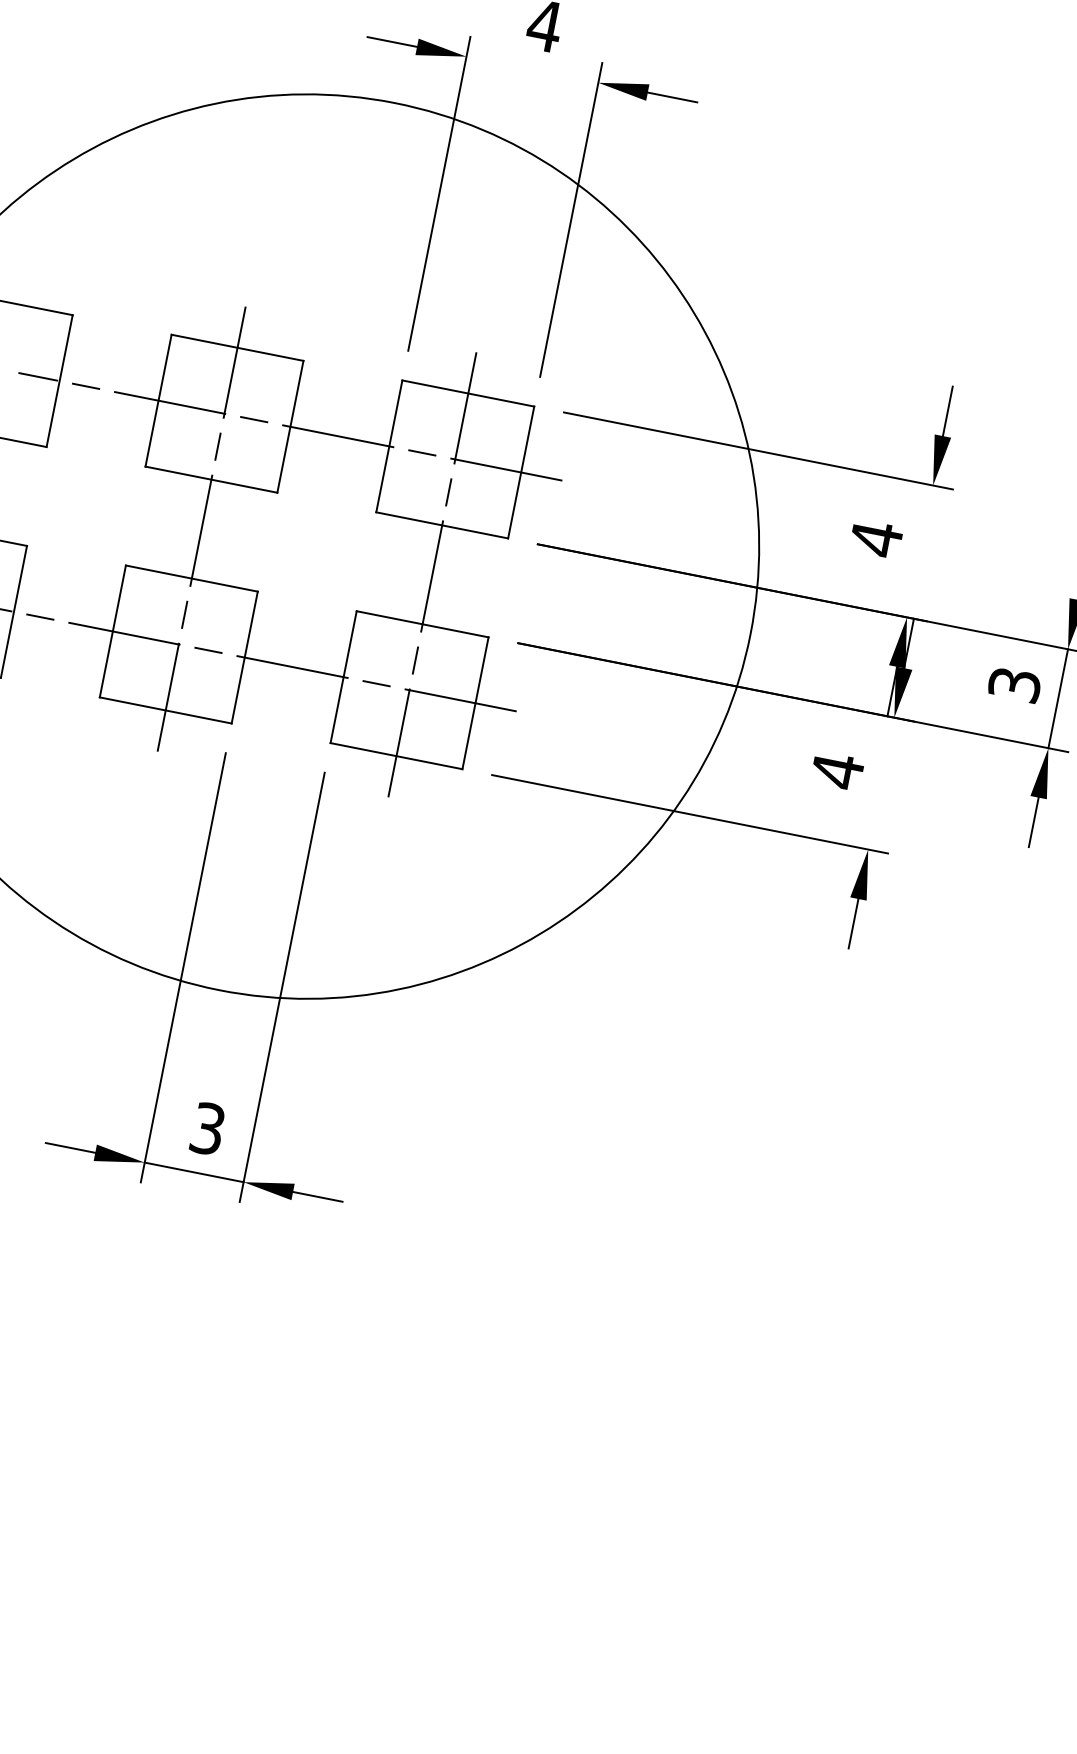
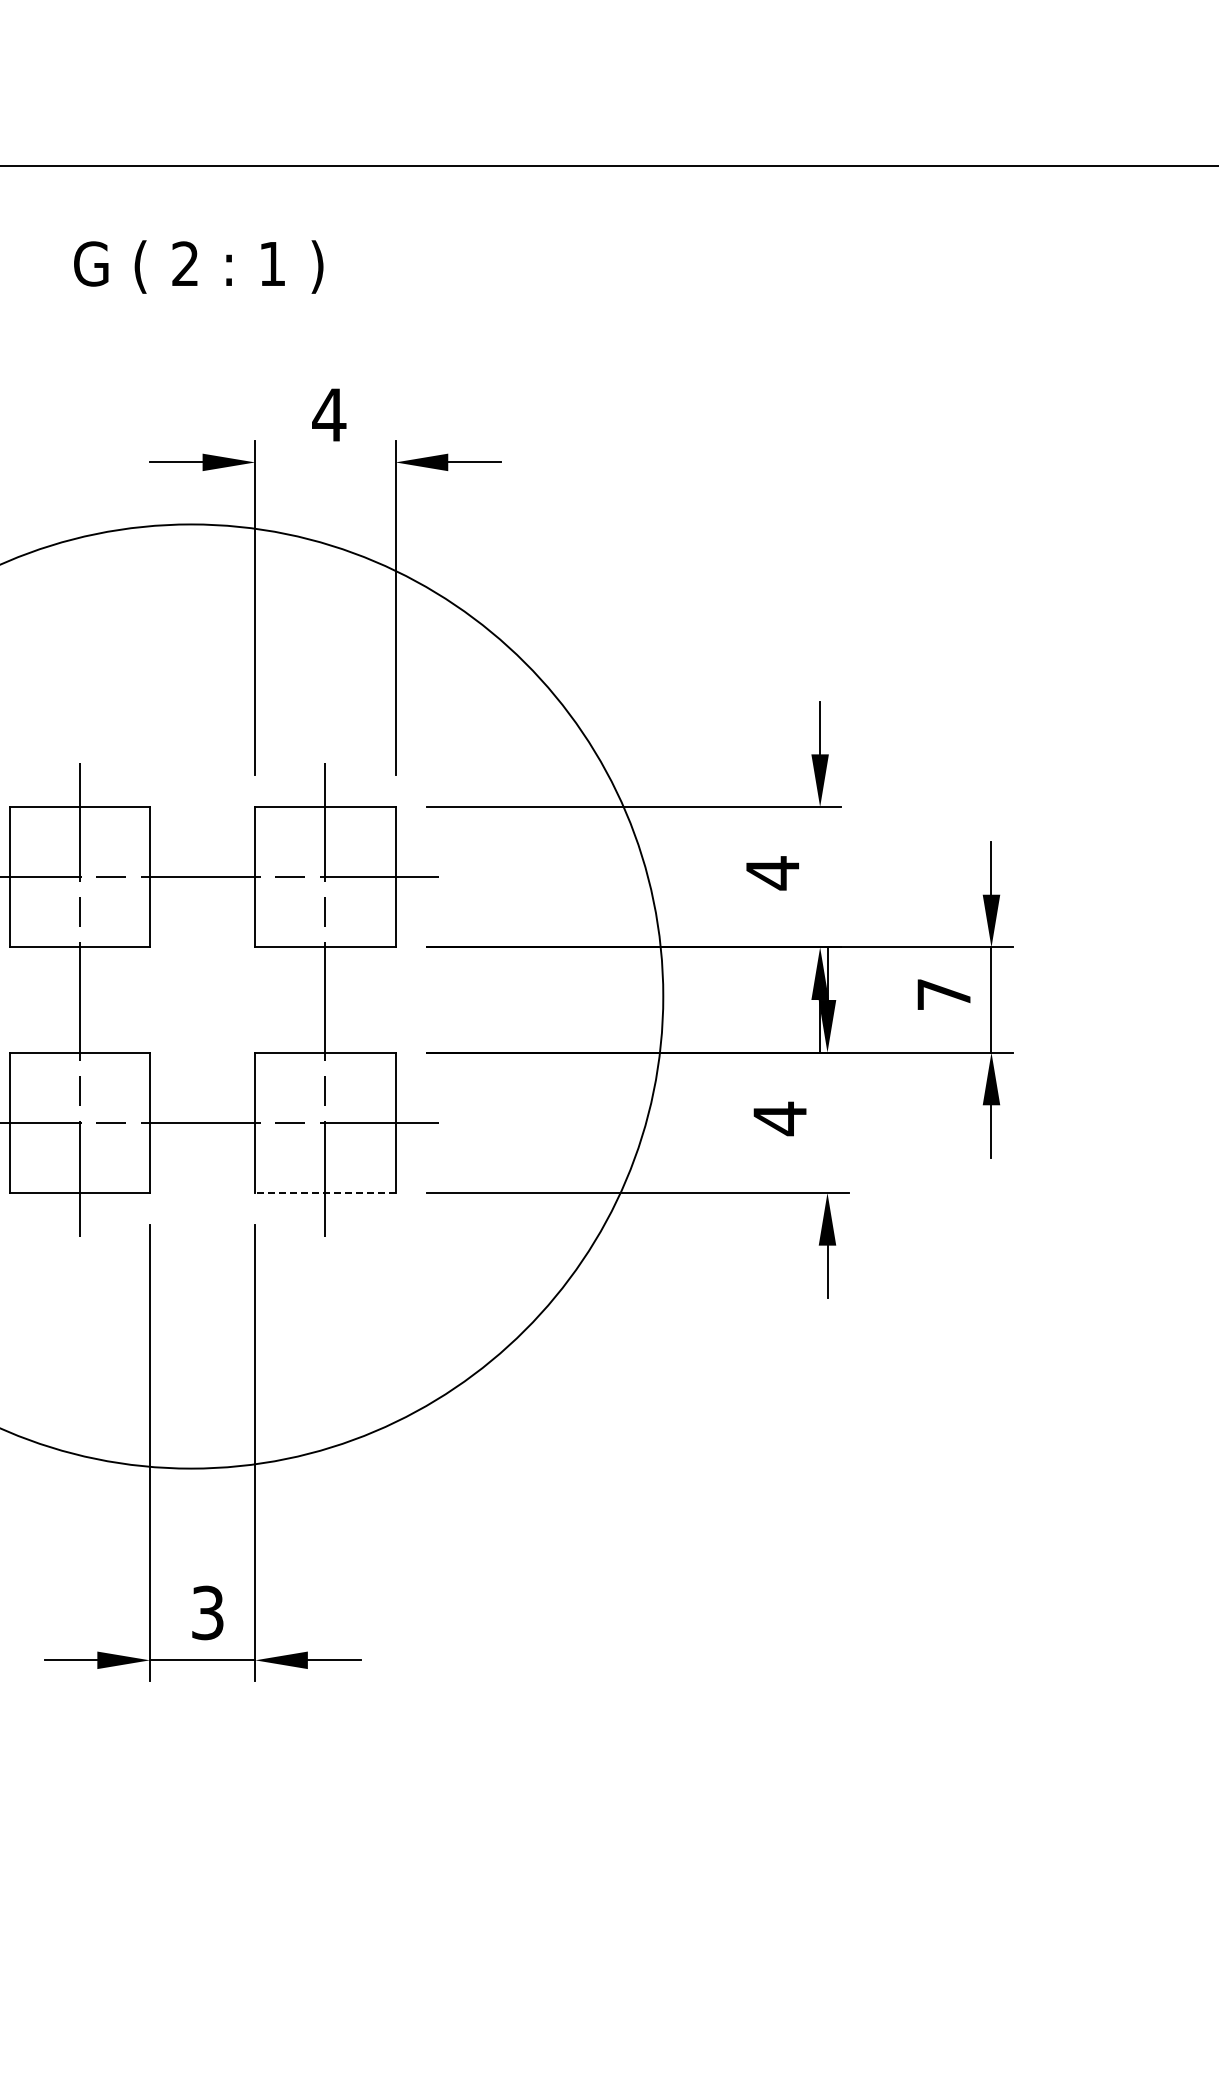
text: (1014, 684) -> (943, 994), 3 -> 7
line: (395, 756) -> (324, 1193), solid -> dashed

